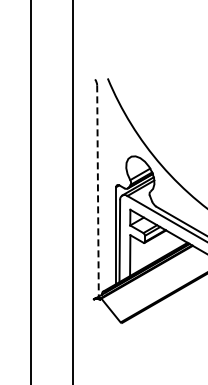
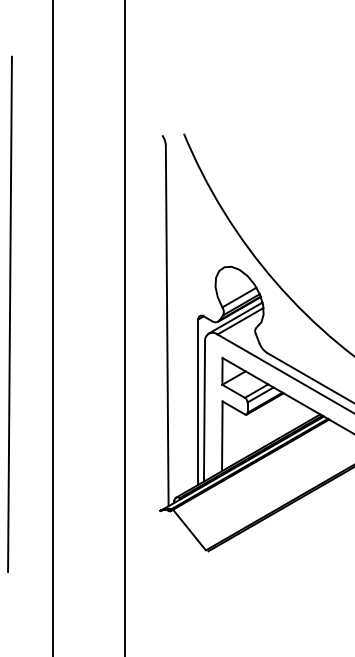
line: (5, 184) -> (9, 314), added
line: (97, 190) -> (166, 325), dashed -> solid

